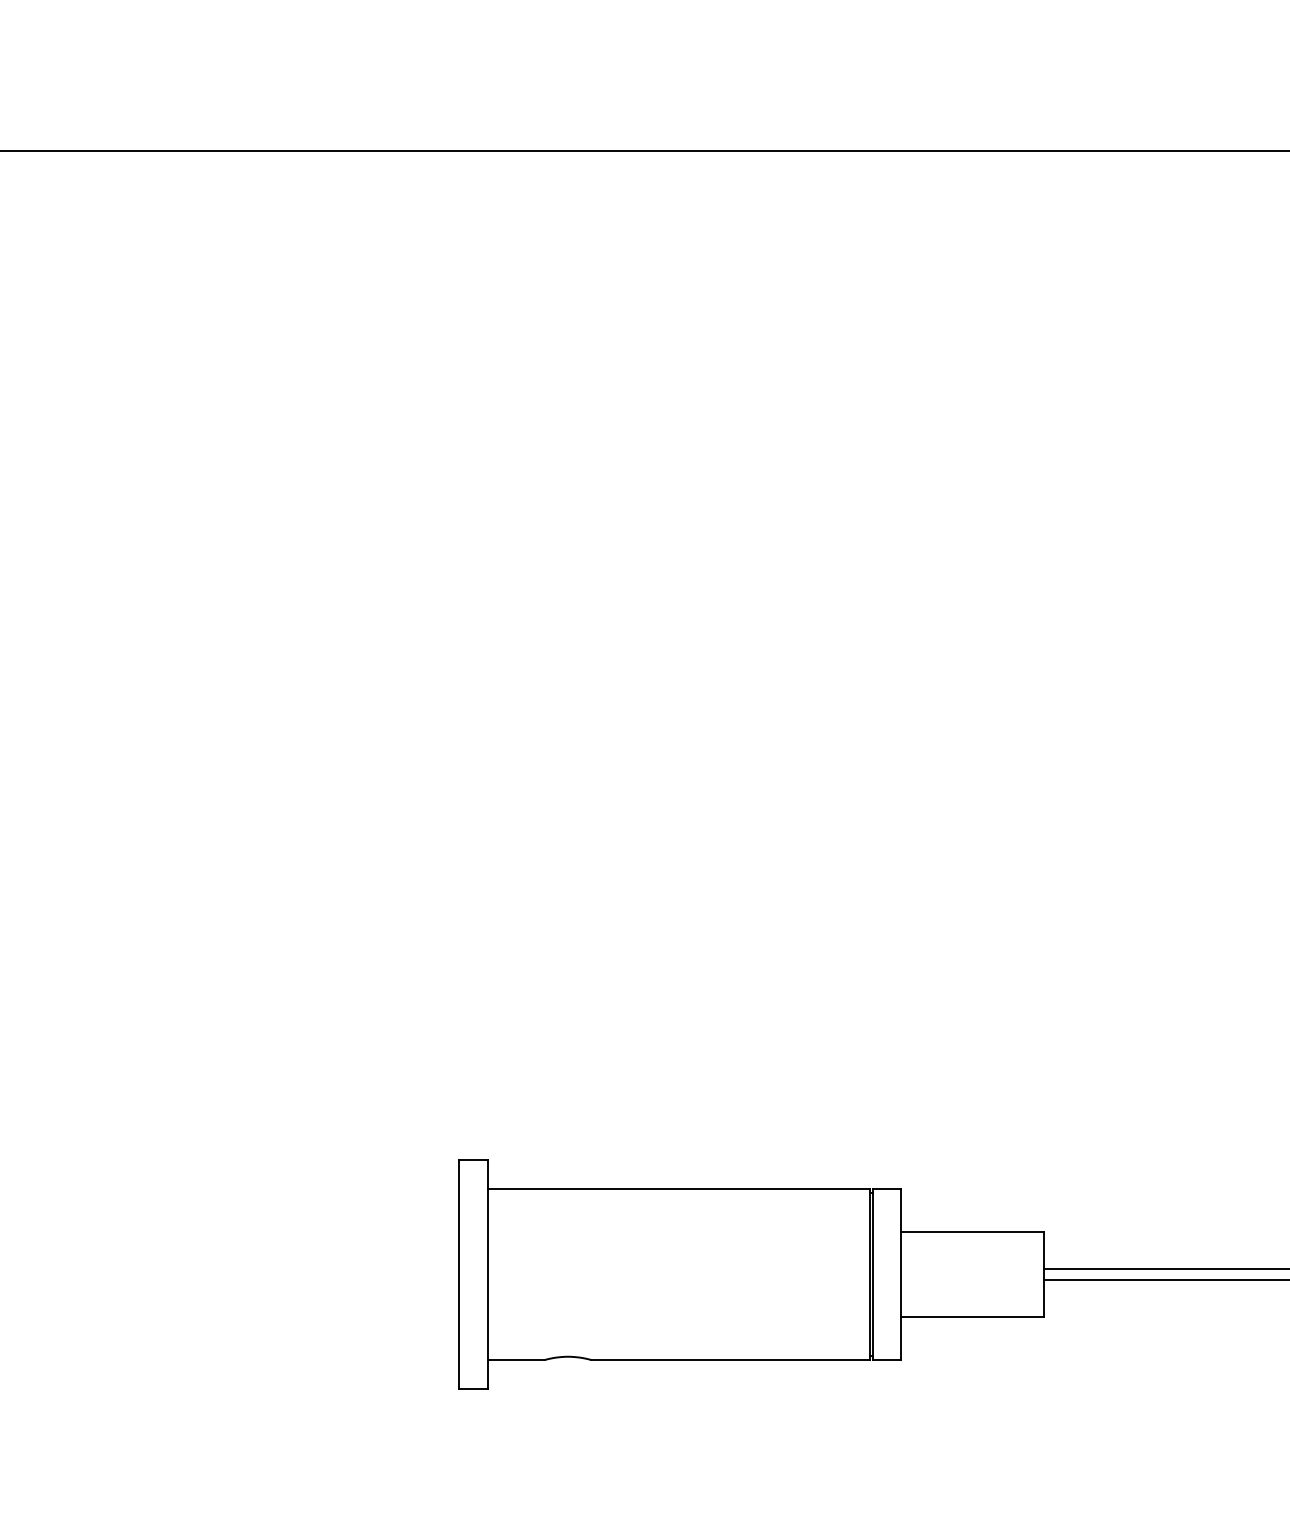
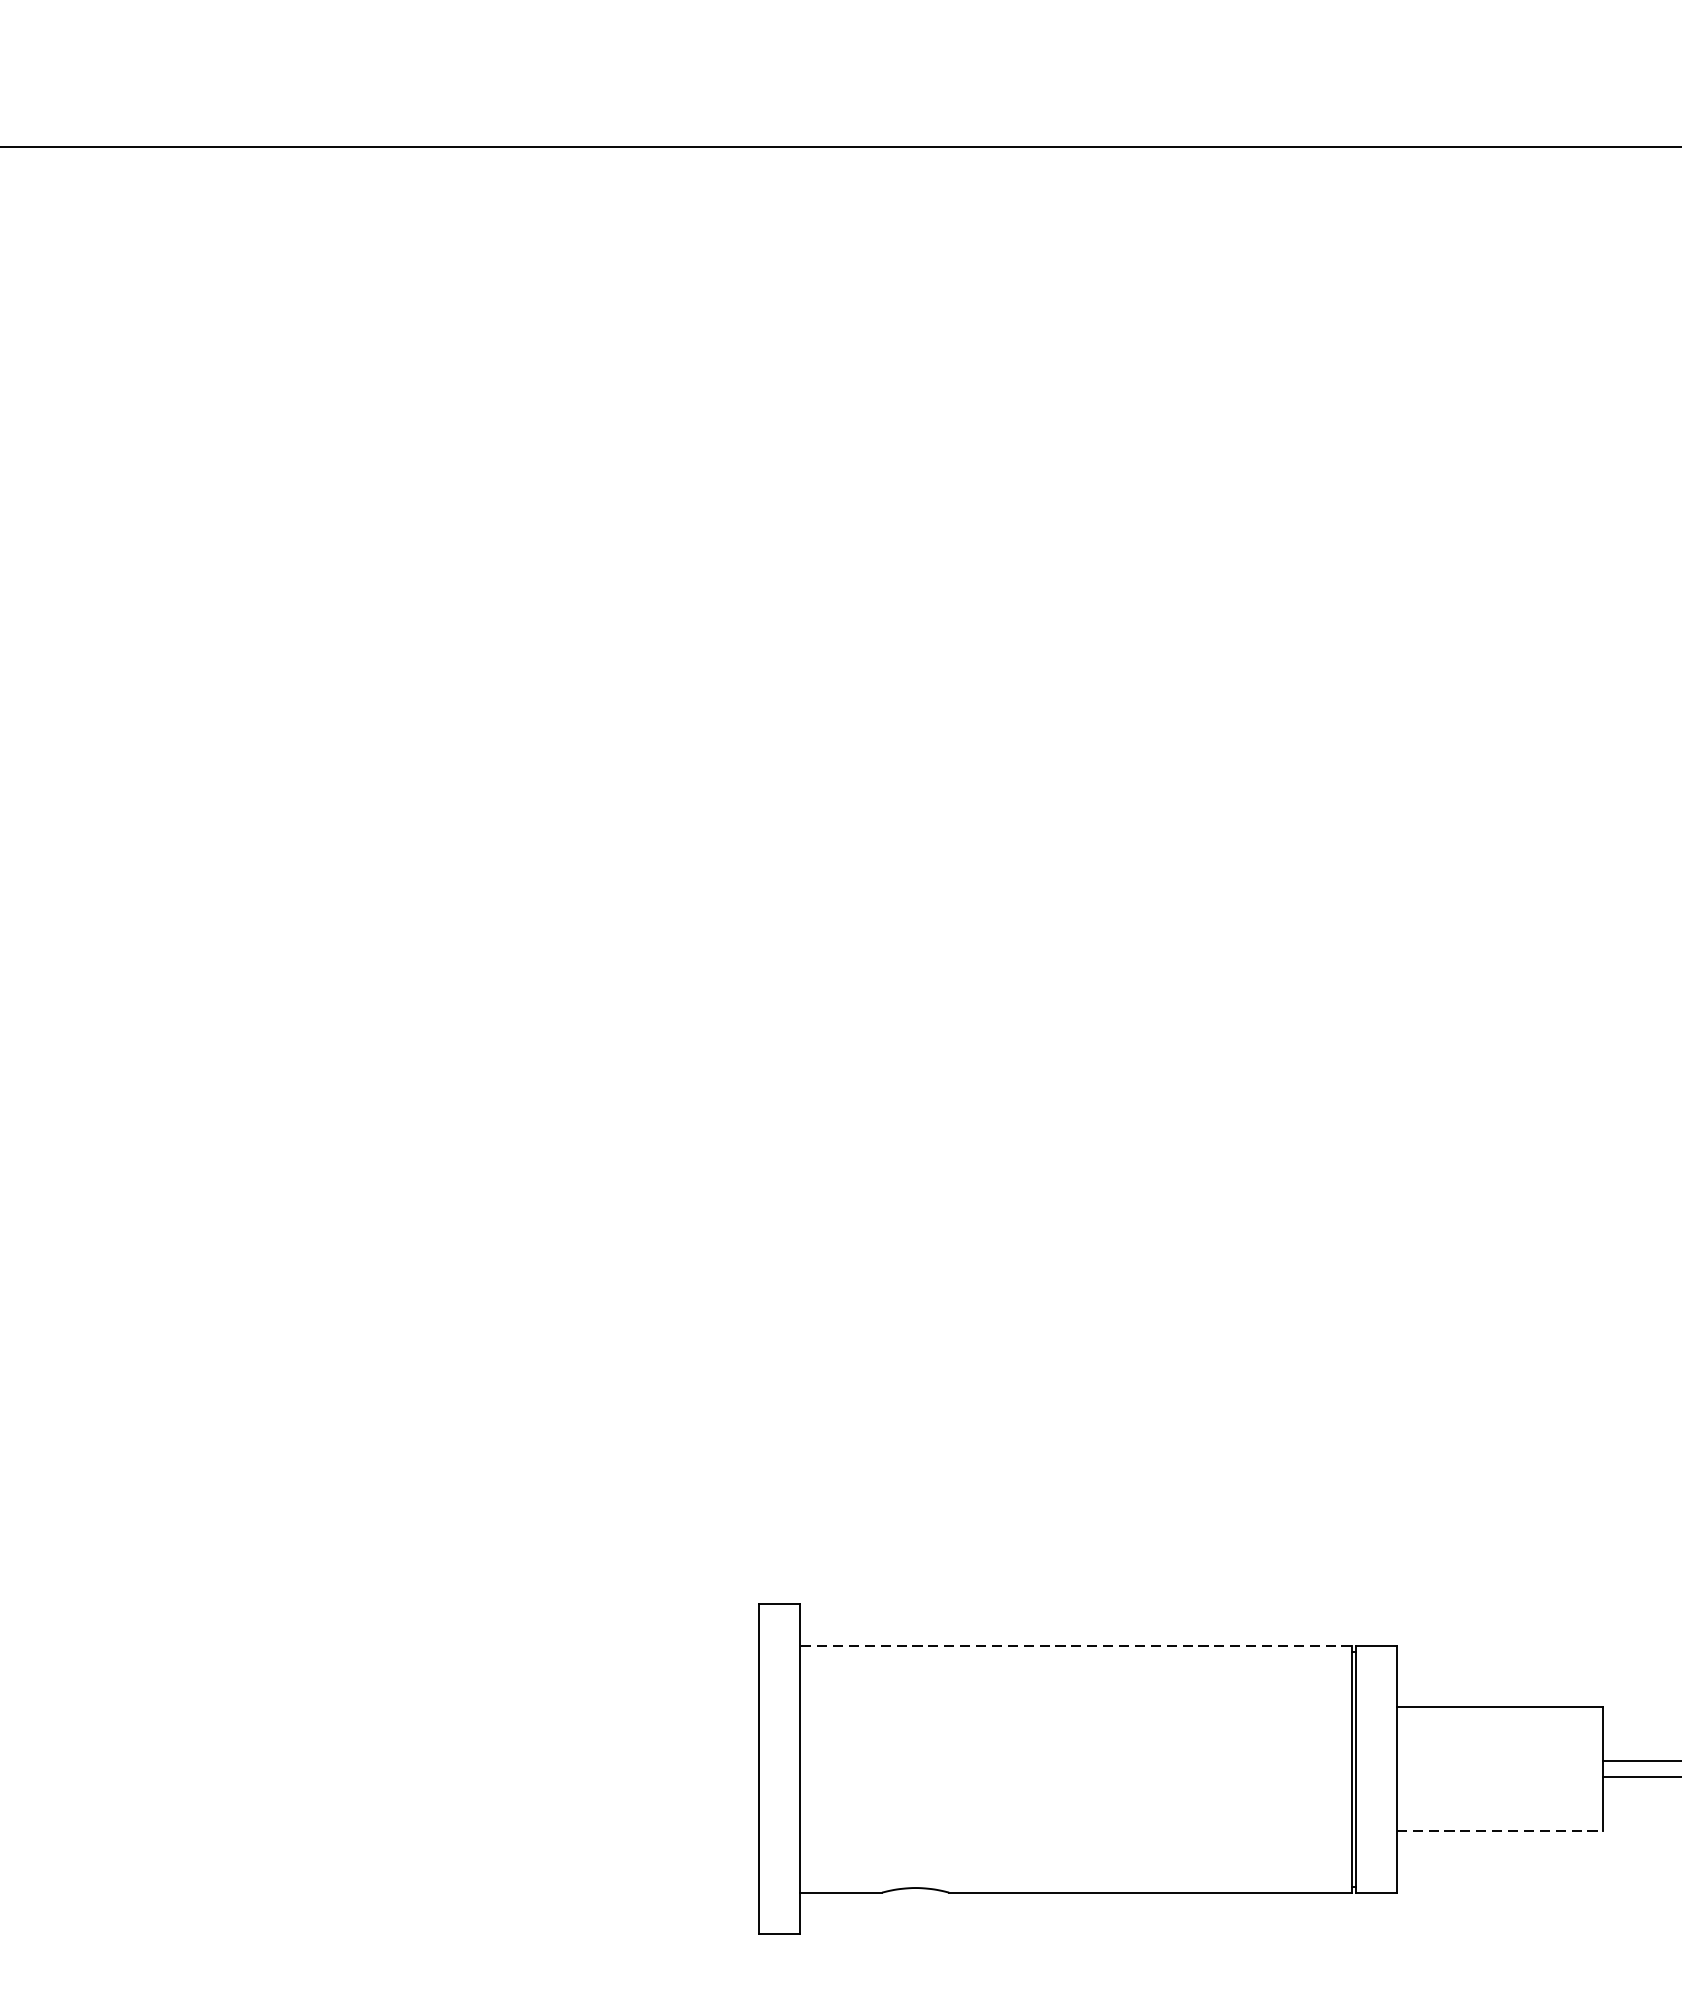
line: (678, 1188) -> (1075, 1644), solid -> dashed
line: (972, 1317) -> (1499, 1831), solid -> dashed

